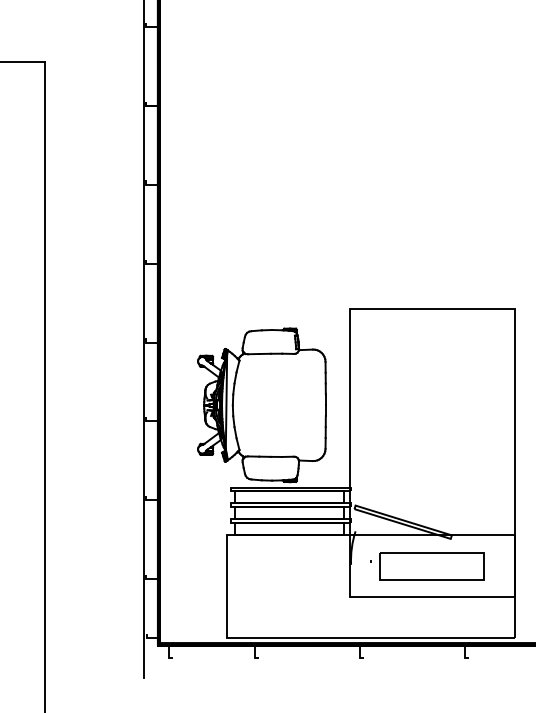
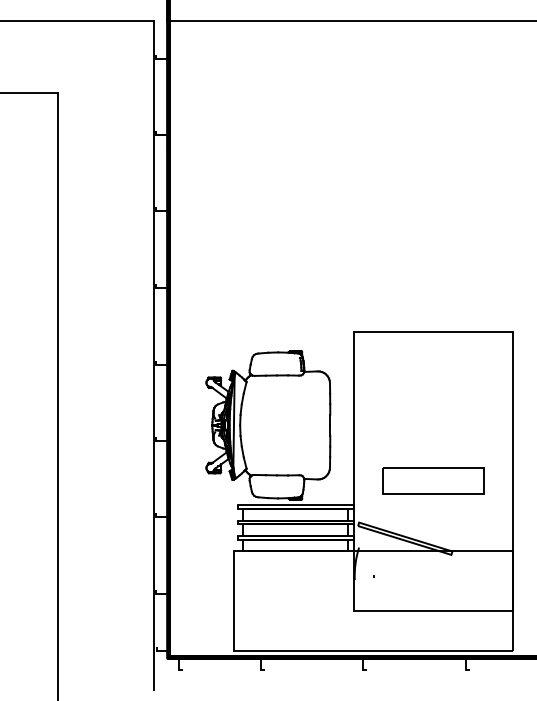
part: (432, 565) -> (433, 480), moved

